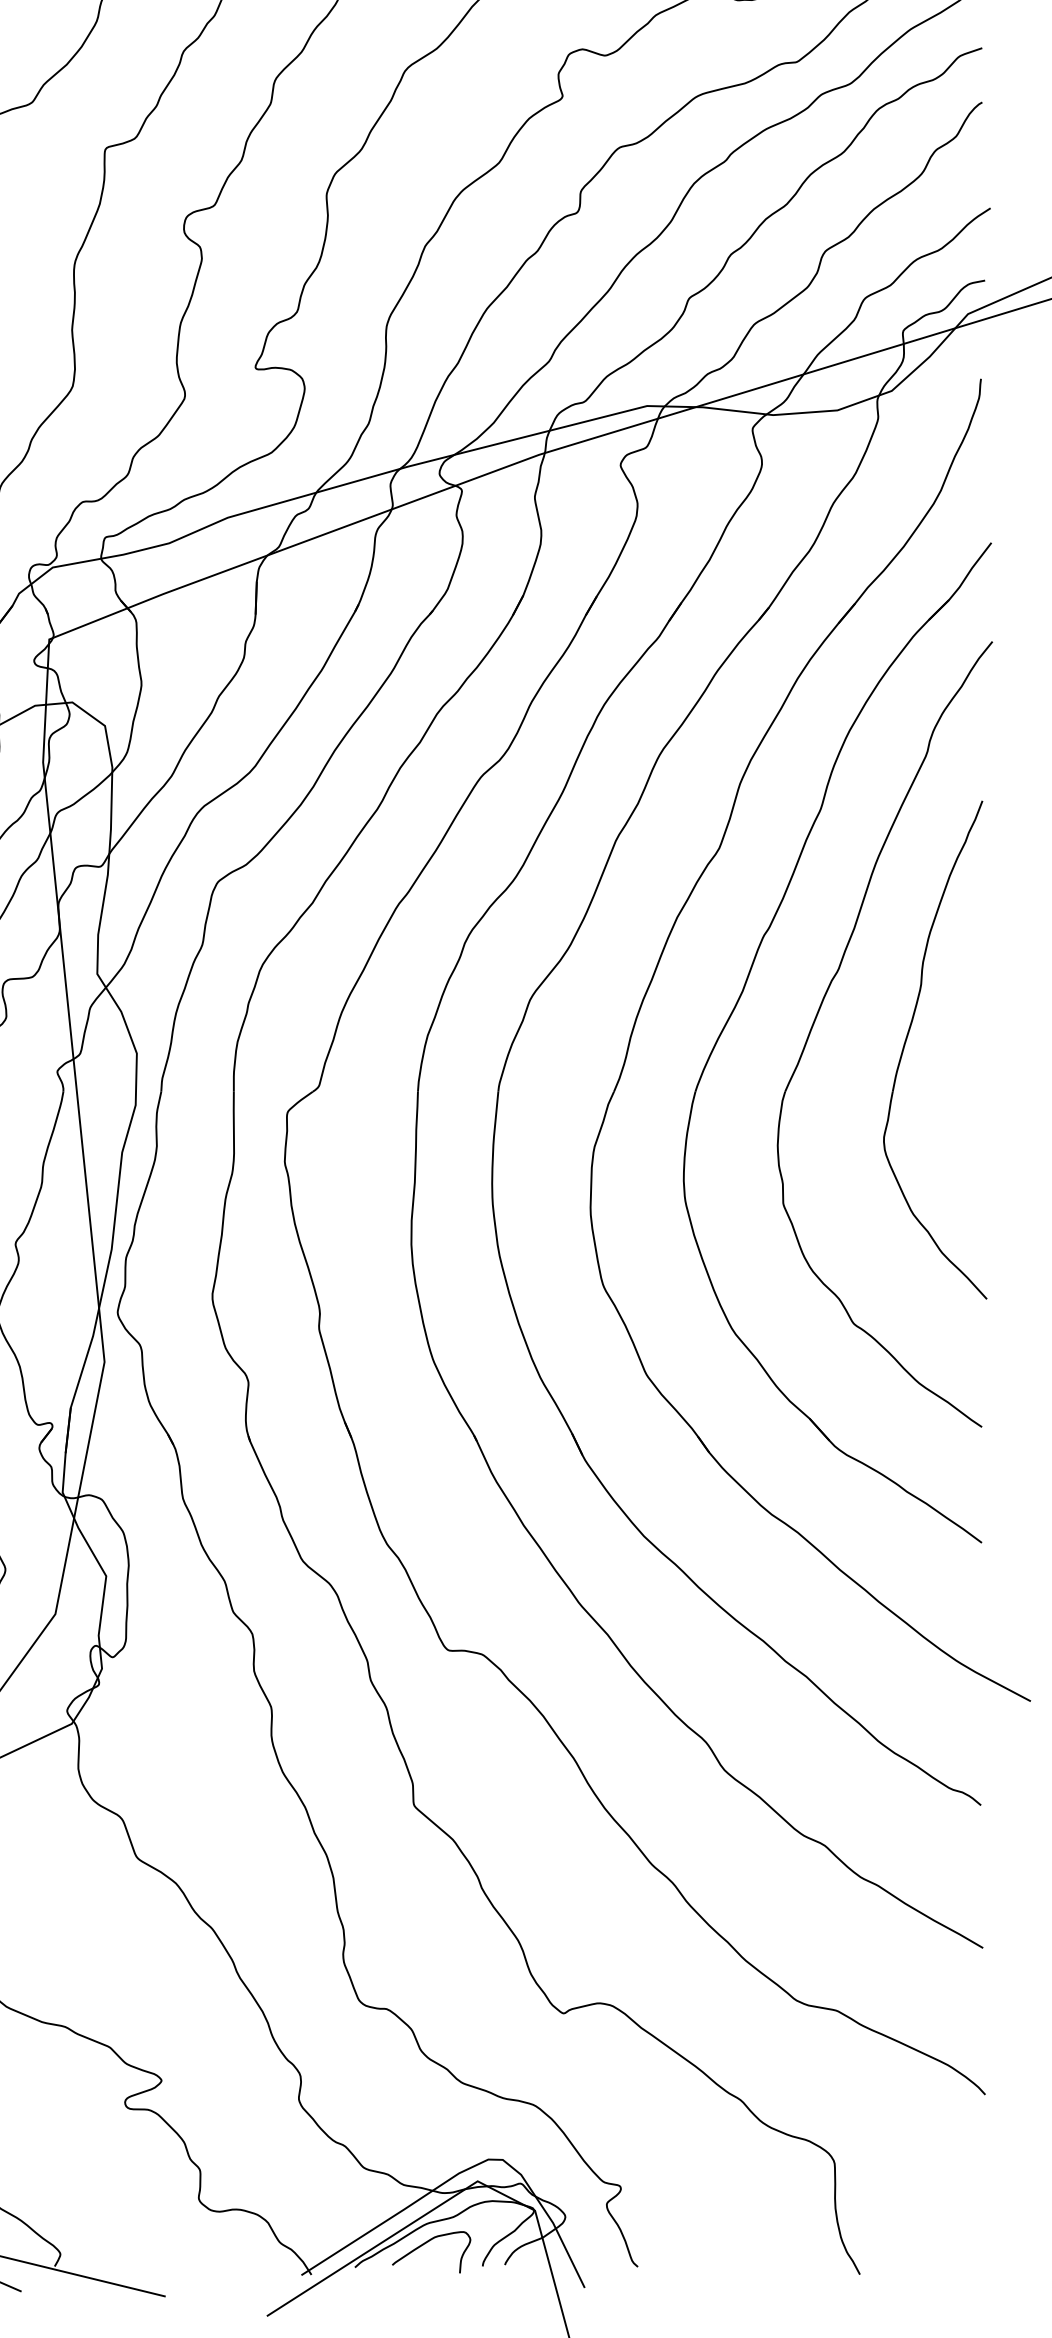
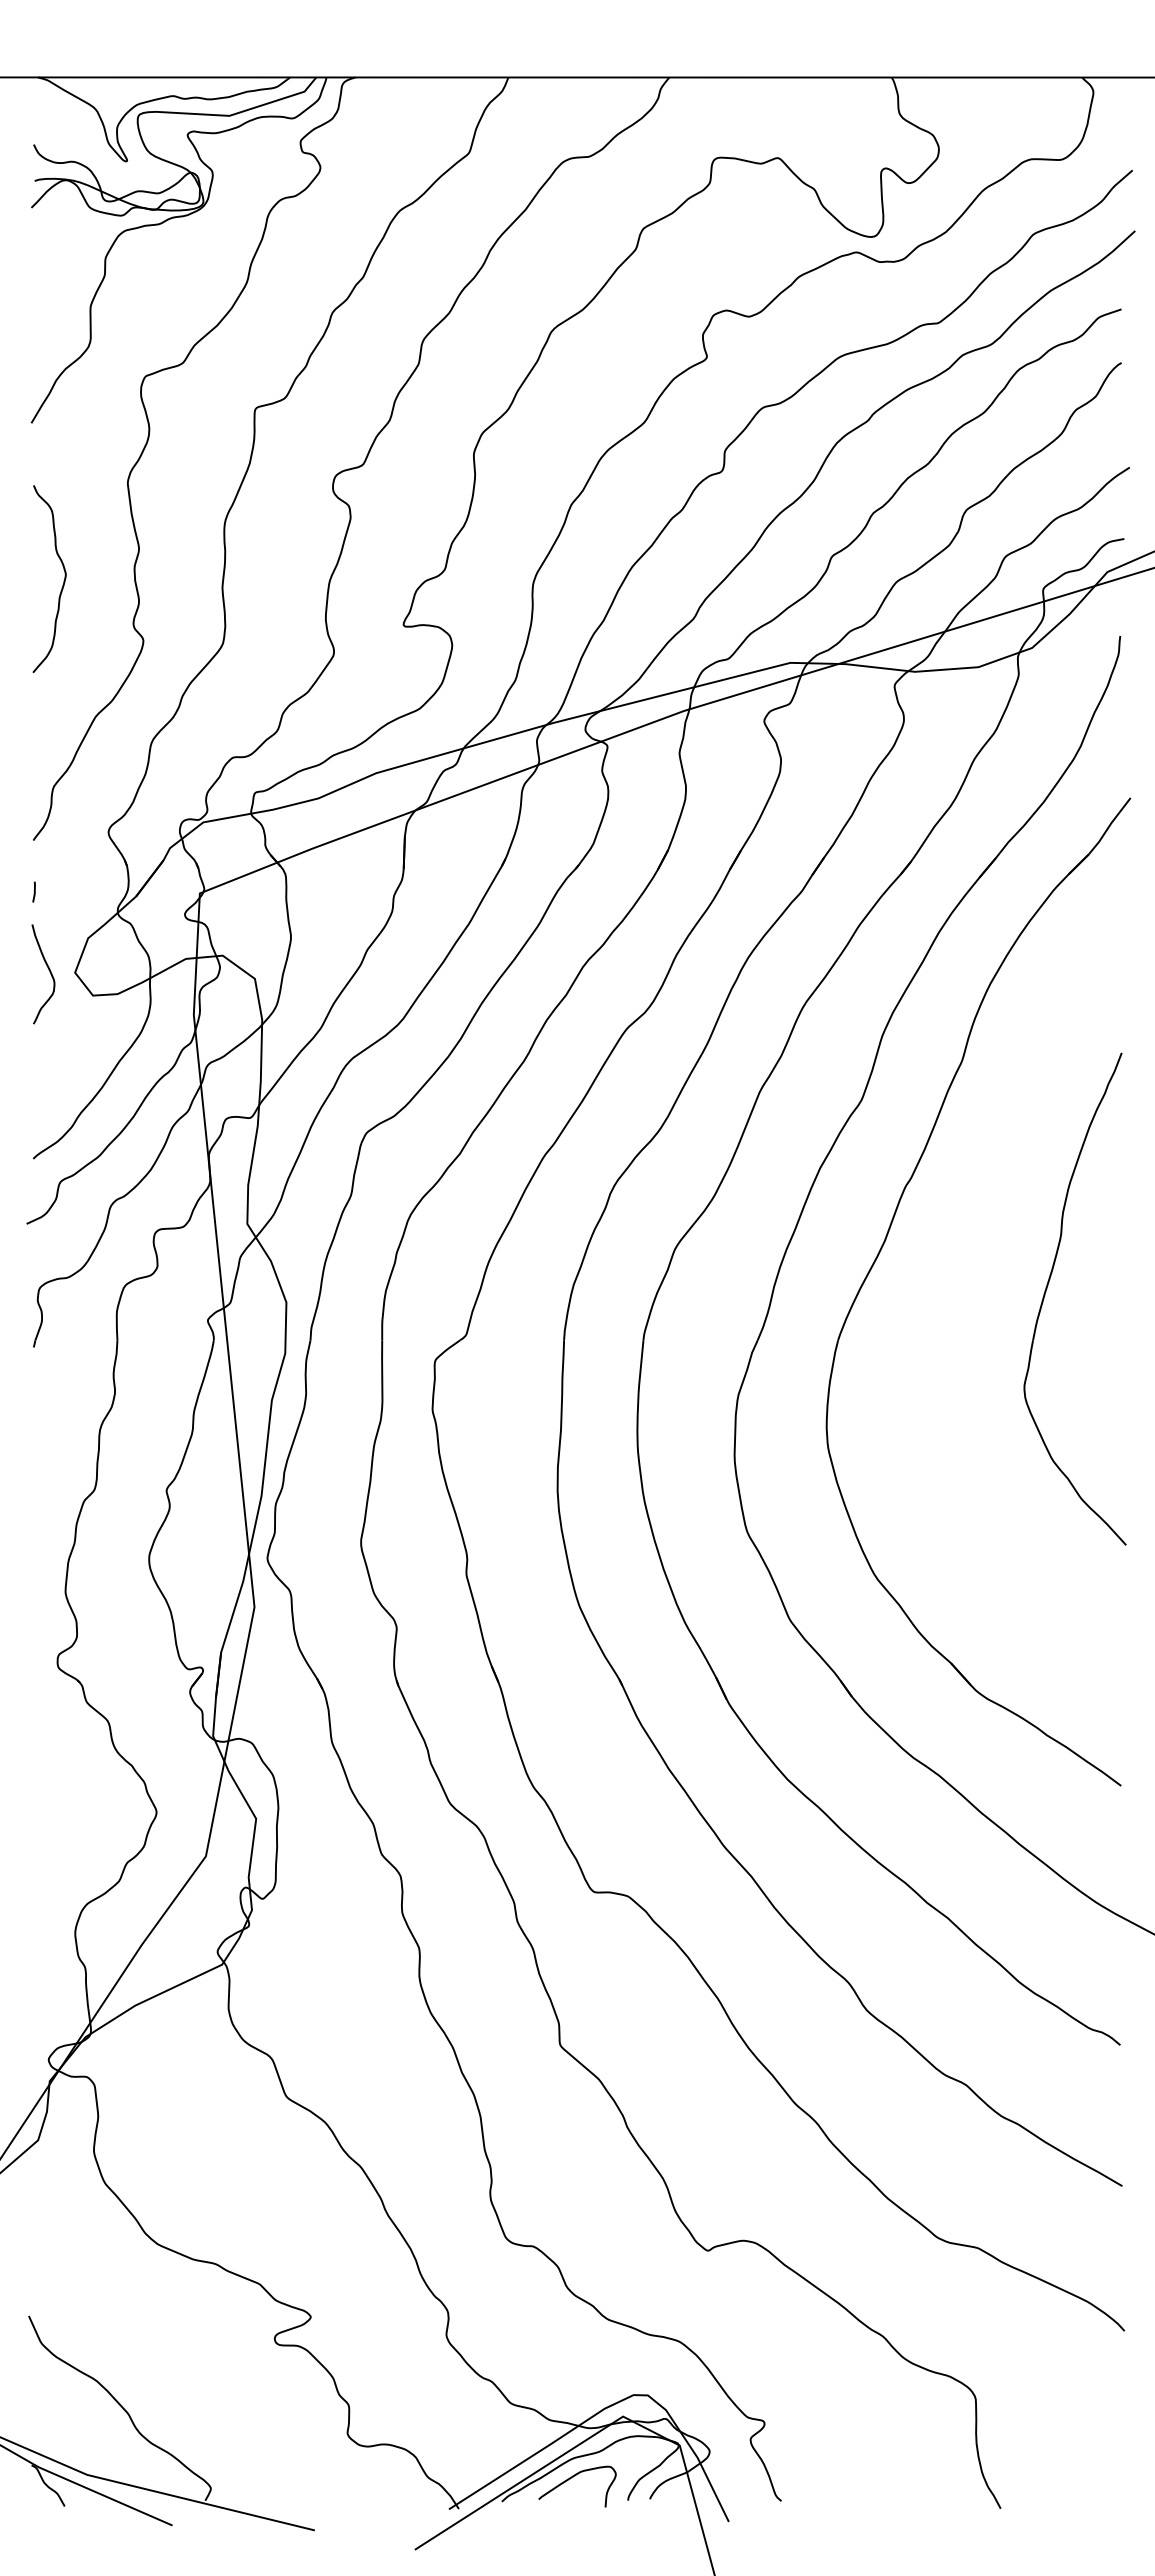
part: (821, 1007) -> (962, 1257), removed

